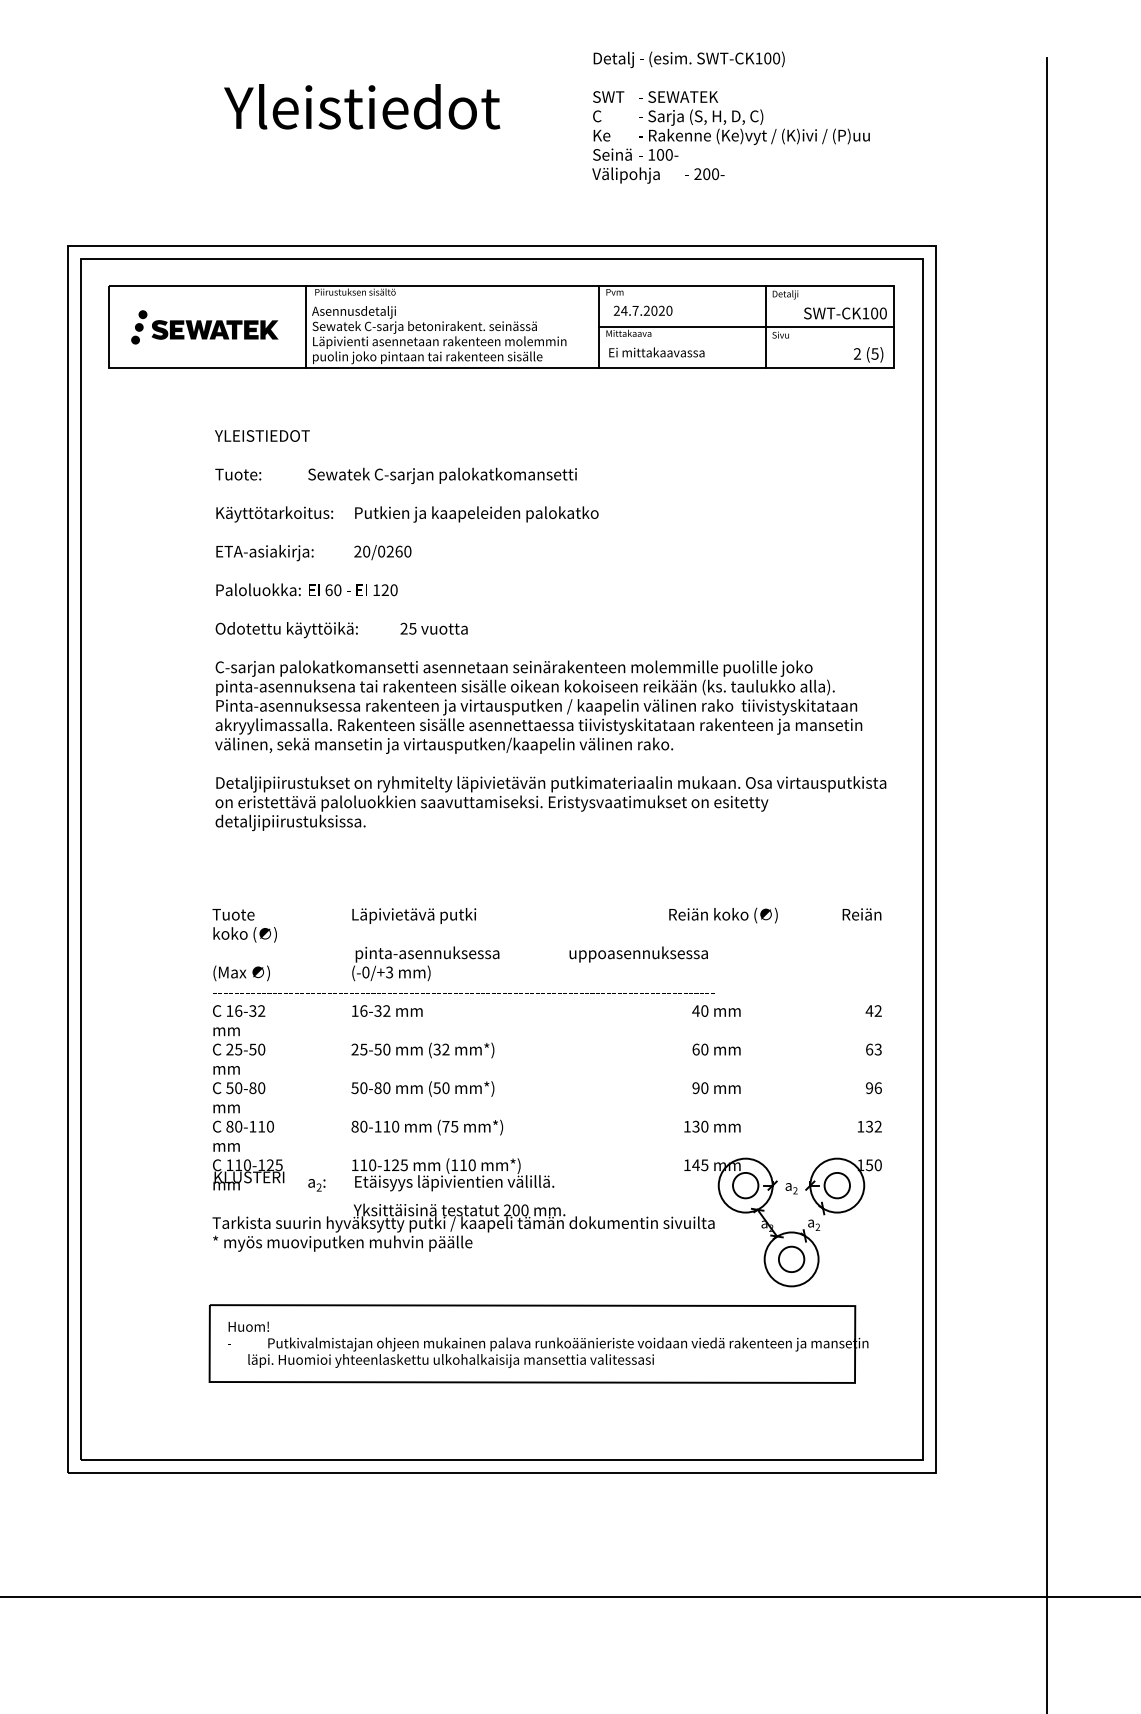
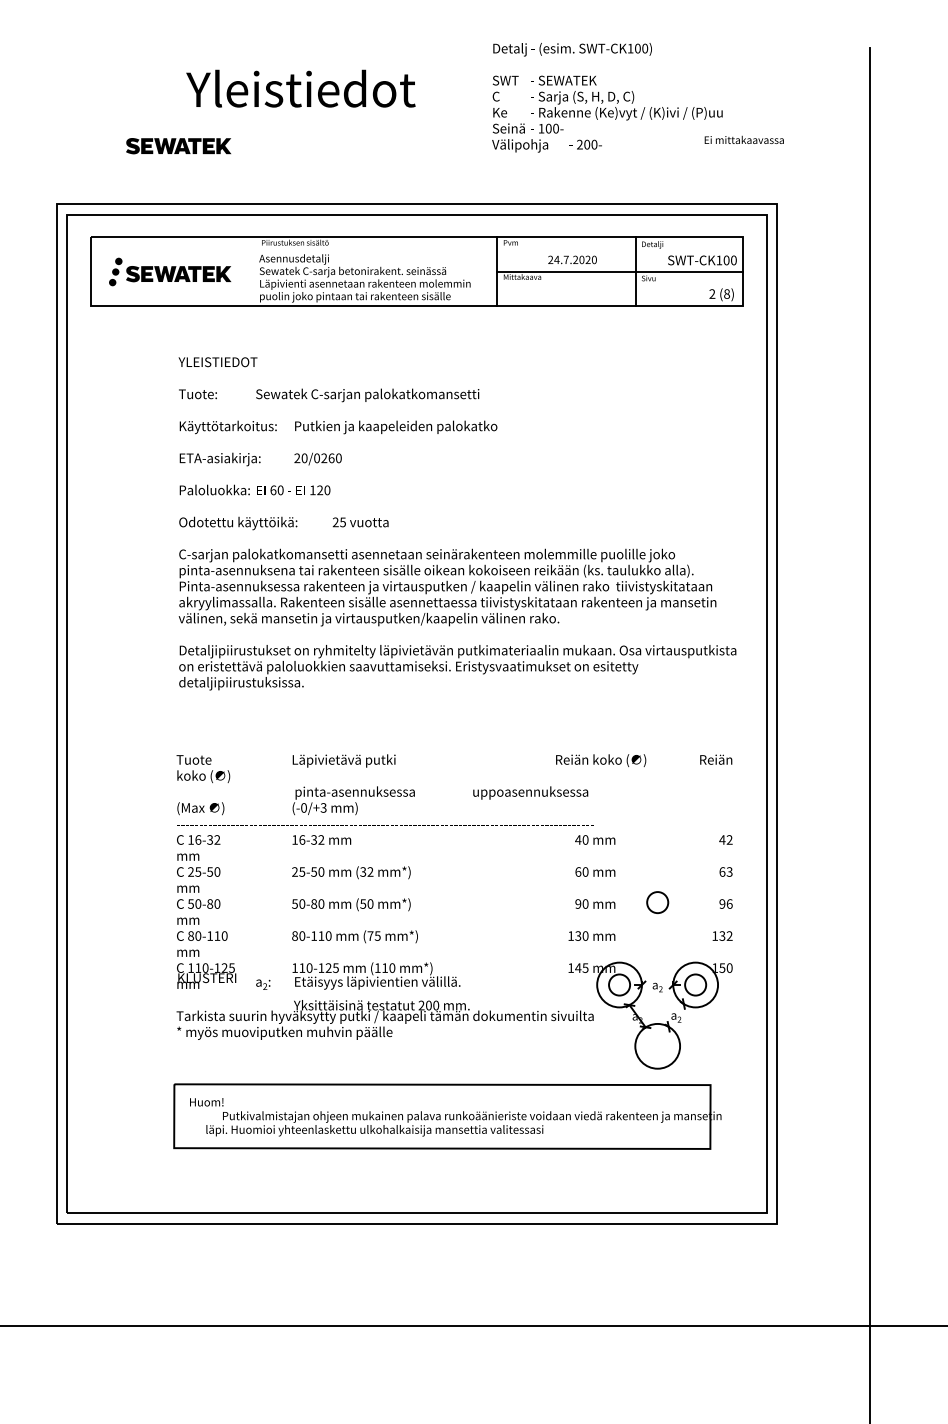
part: (214, 175) -> (178, 145), added
text: (642, 310) -> (572, 259), moved
line: (305, 326) -> (253, 271), removed
text: (656, 352) -> (744, 139), moved
text: (874, 353) -> (726, 293), (5) -> (8)
circle: (791, 1258) -> (657, 901), moved

